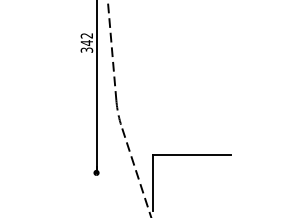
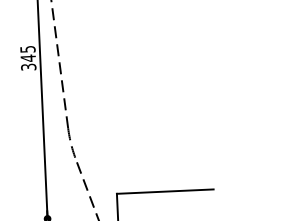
text: (86, 35) -> (27, 48), 342 -> 345

